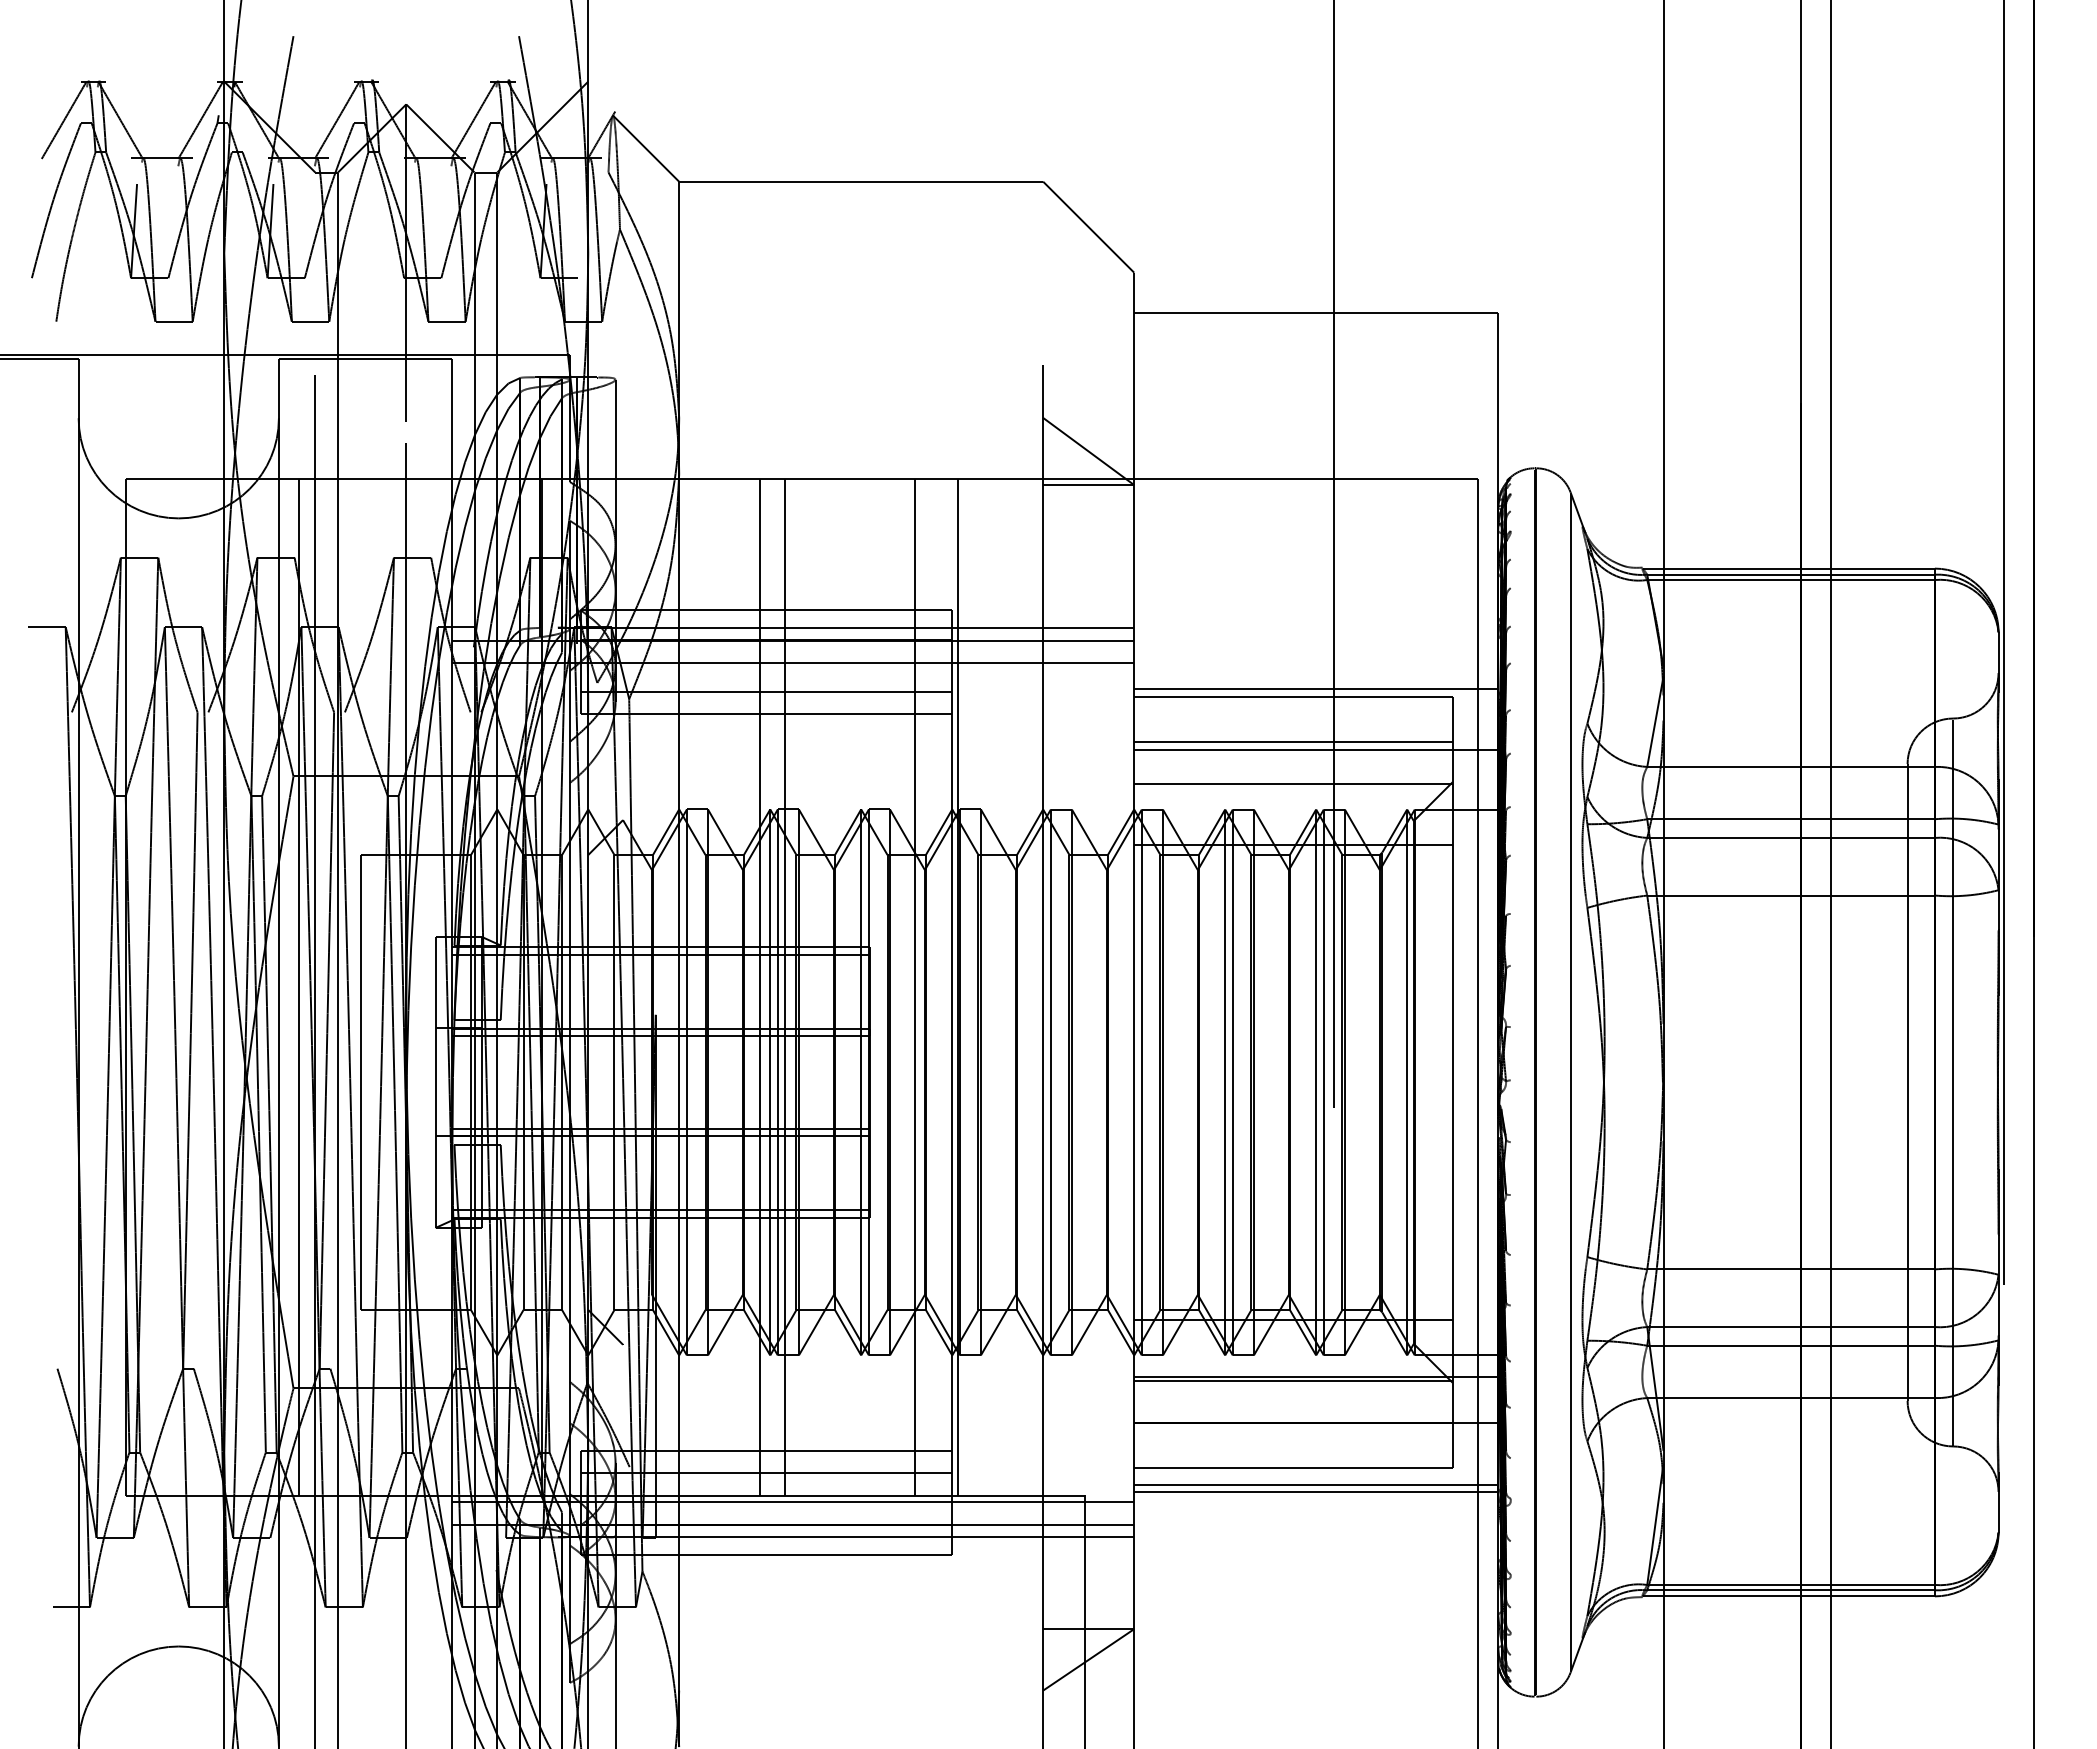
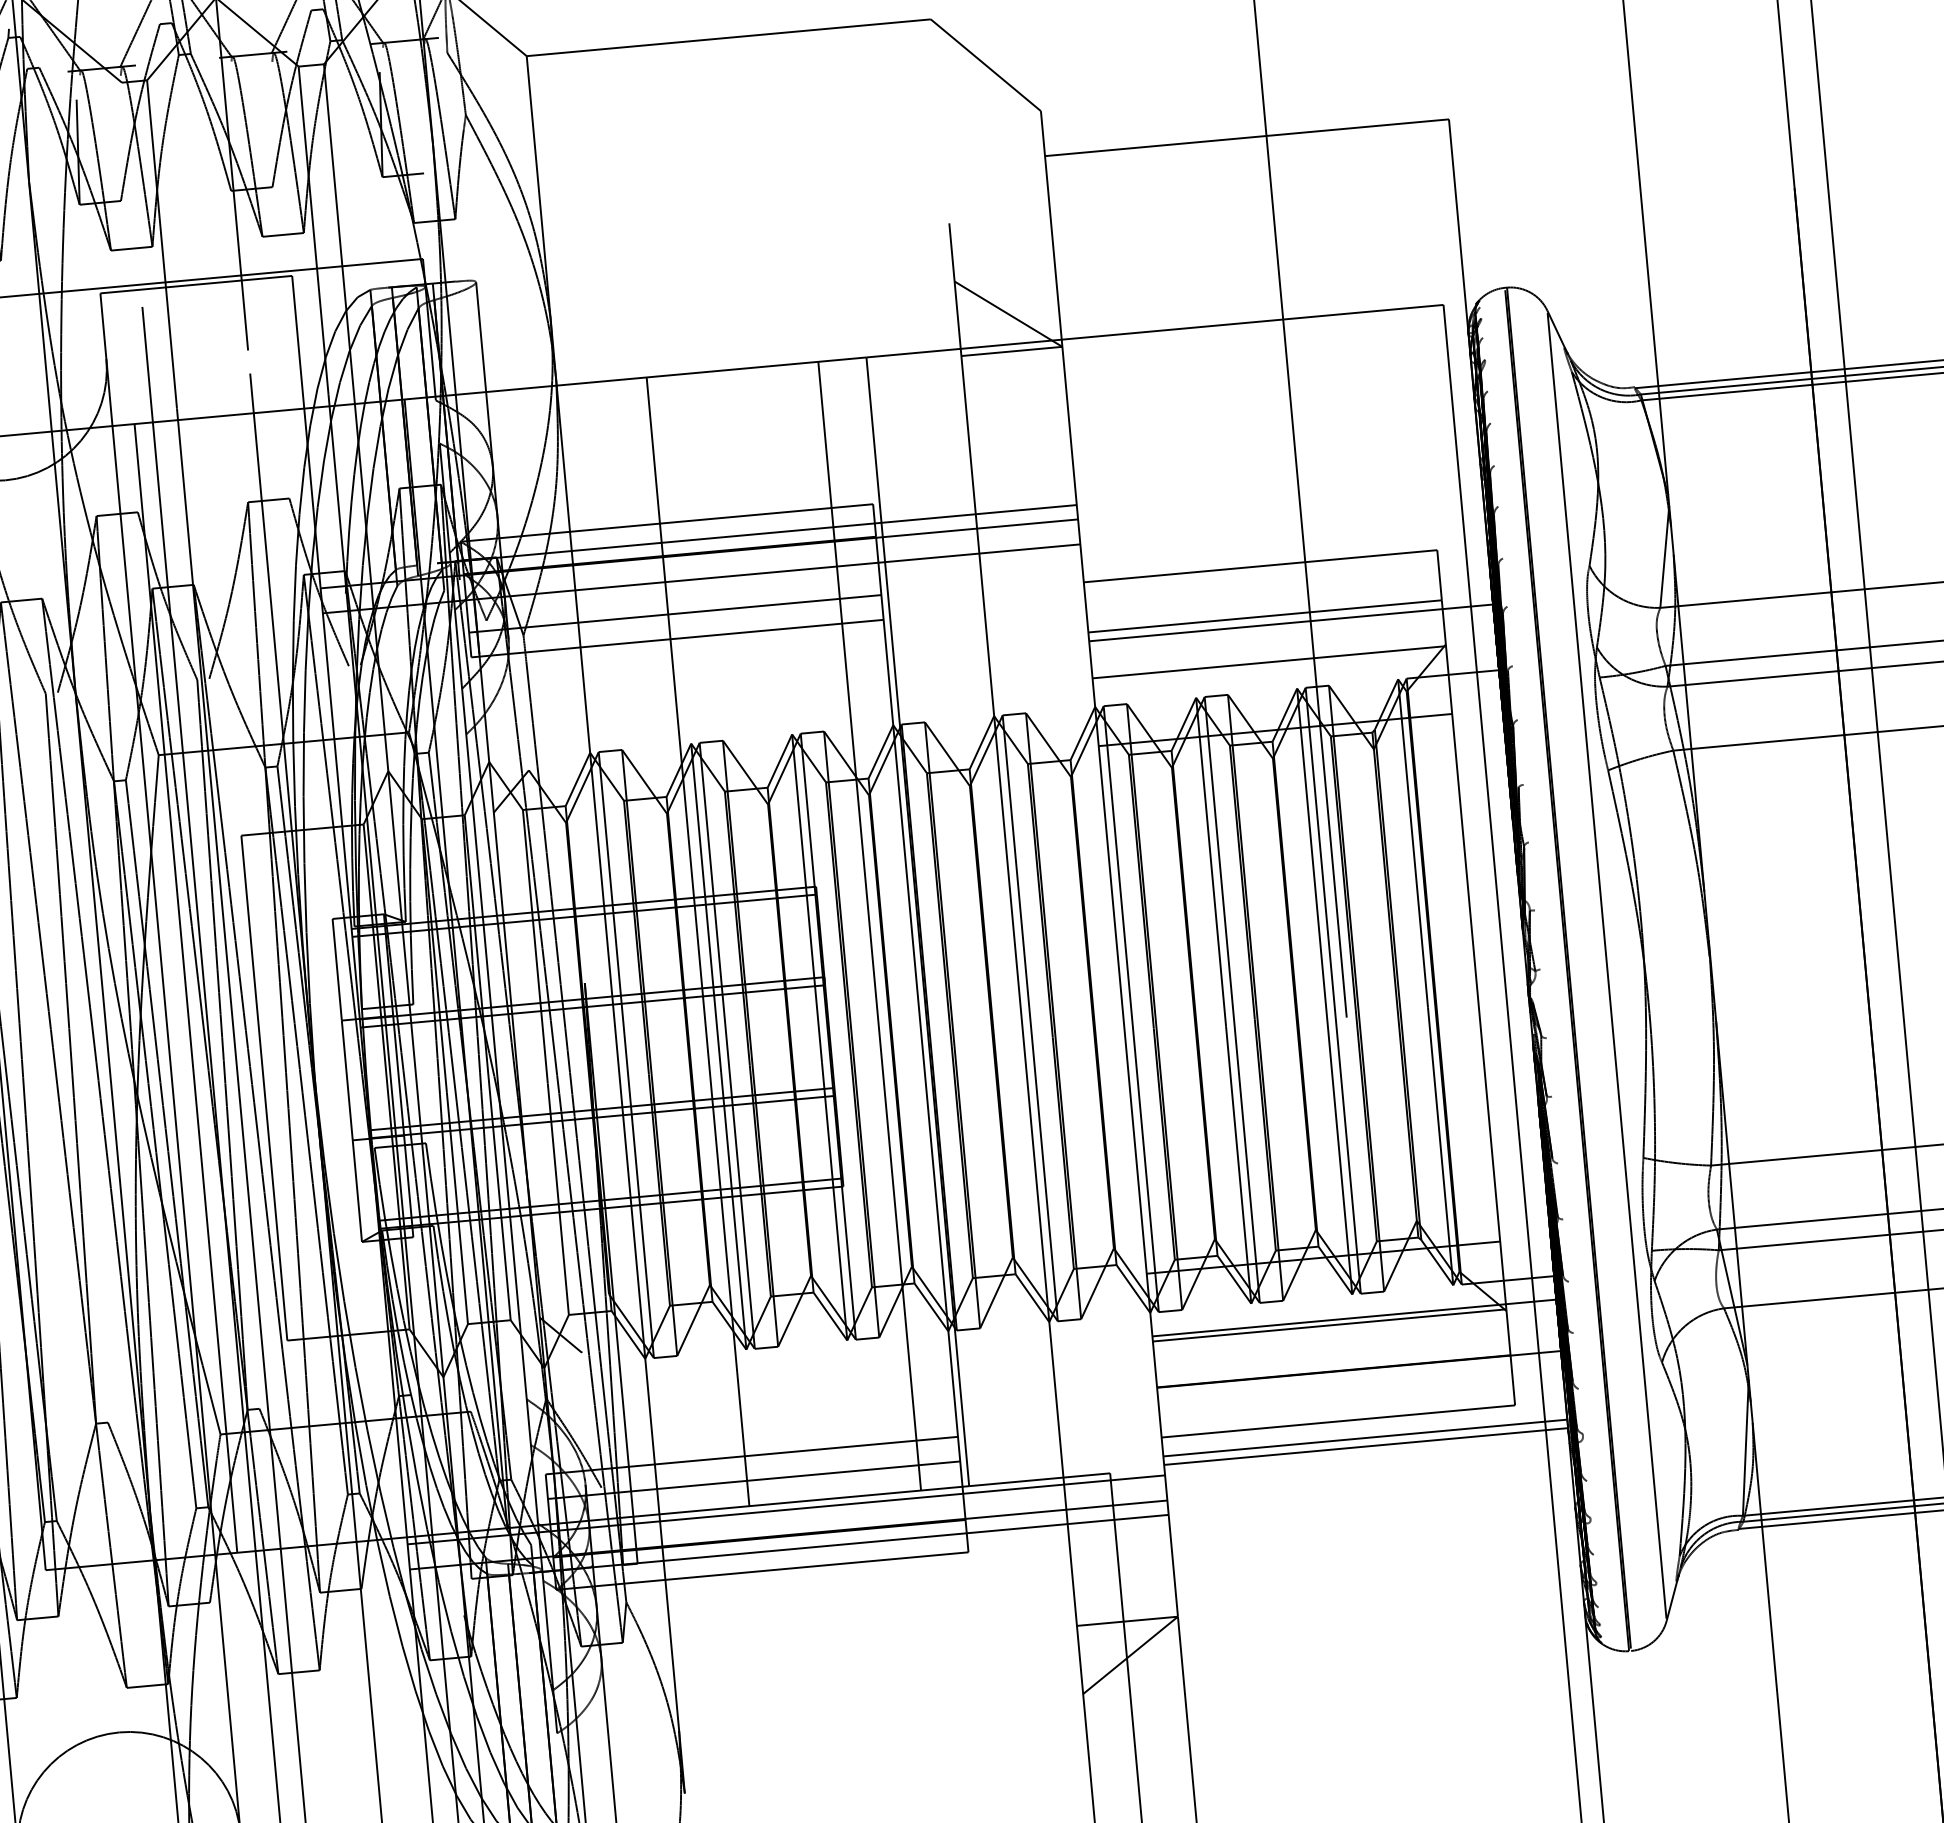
line: (1316, 688) -> (1285, 554), removed
line: (785, 986) -> (726, 938), removed

